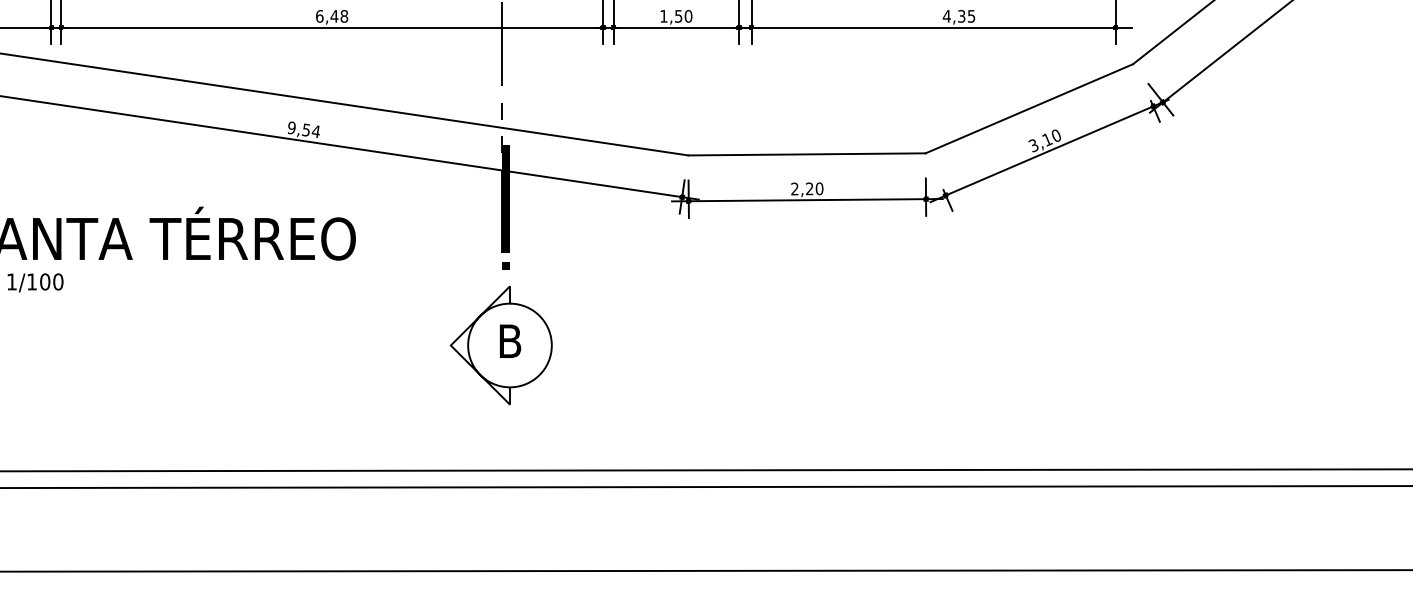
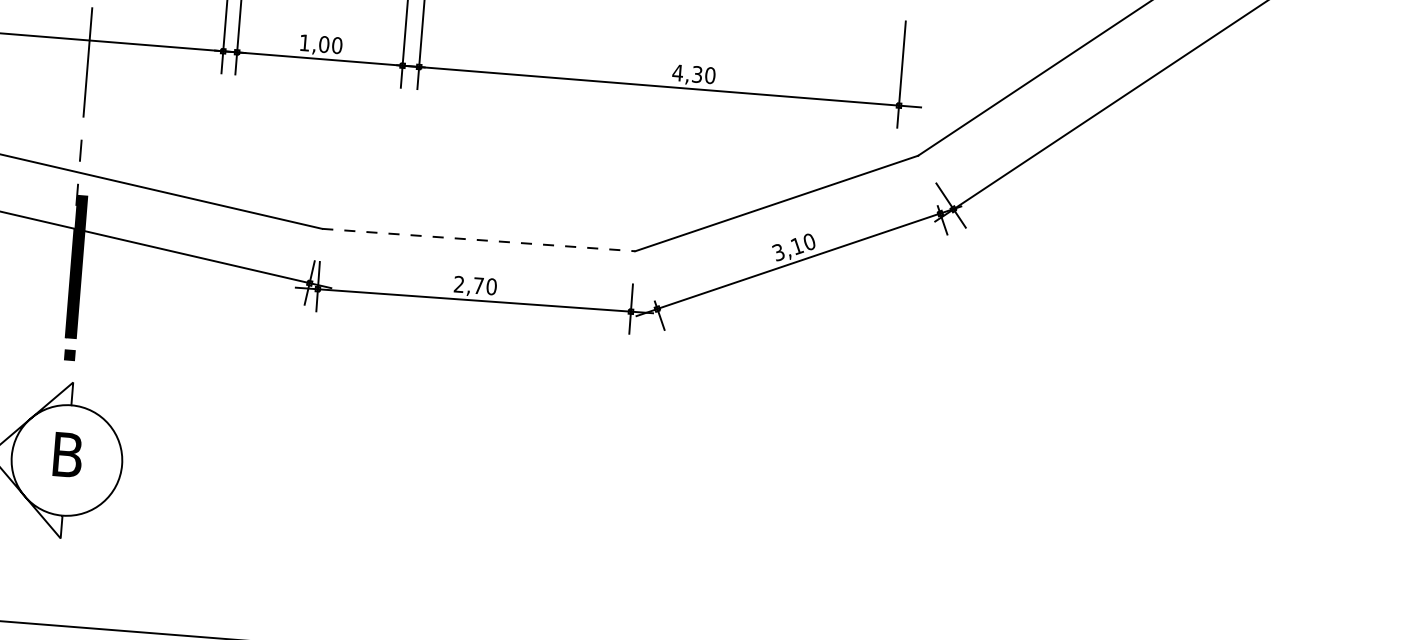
text: (678, 16) -> (323, 44), 1,50 -> 1,00
text: (971, 16) -> (710, 75), 4,35 -> 4,30
line: (807, 154) -> (479, 240), solid -> dashed
text: (809, 188) -> (478, 285), 2,20 -> 2,70

